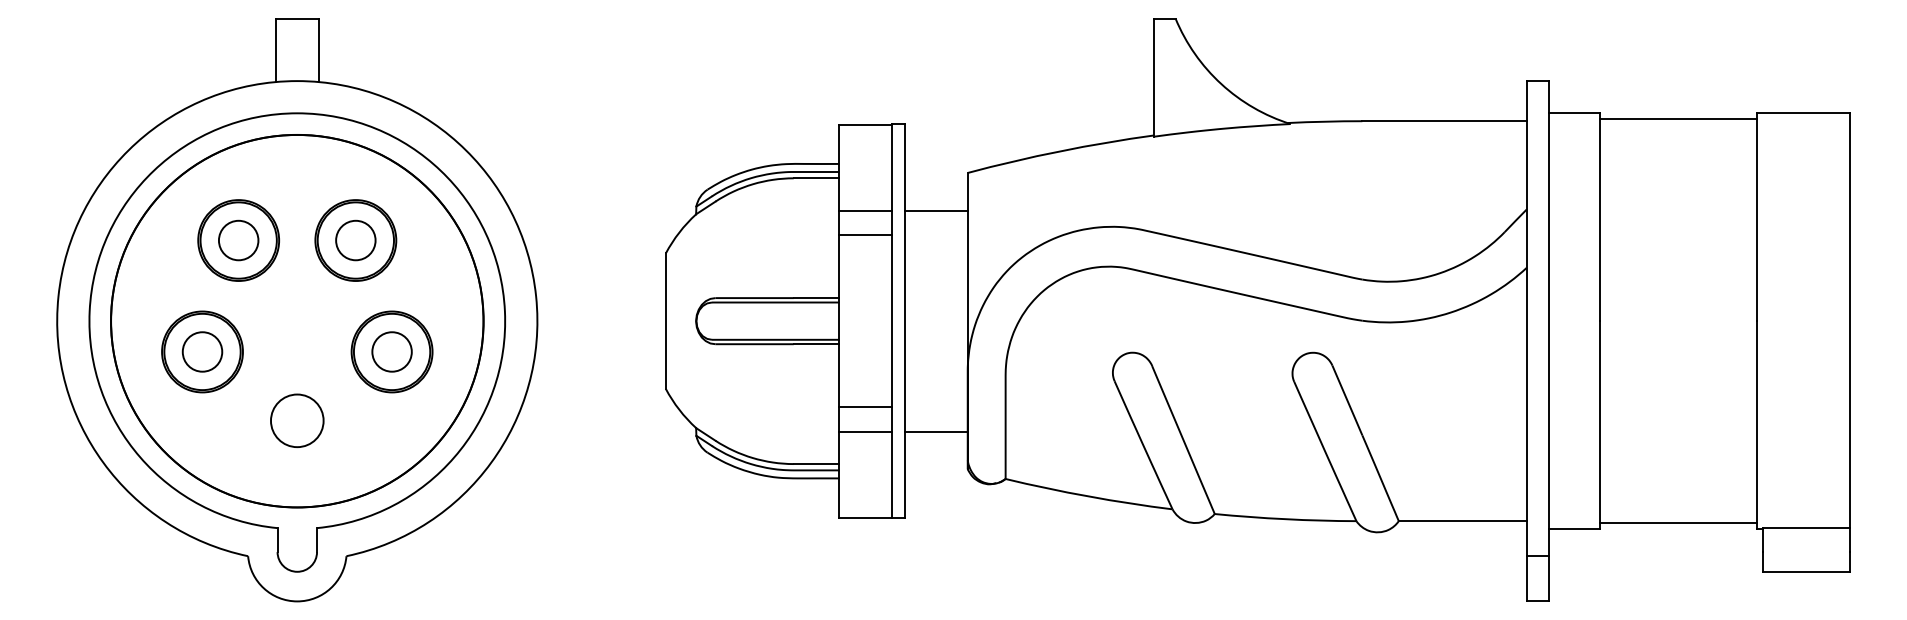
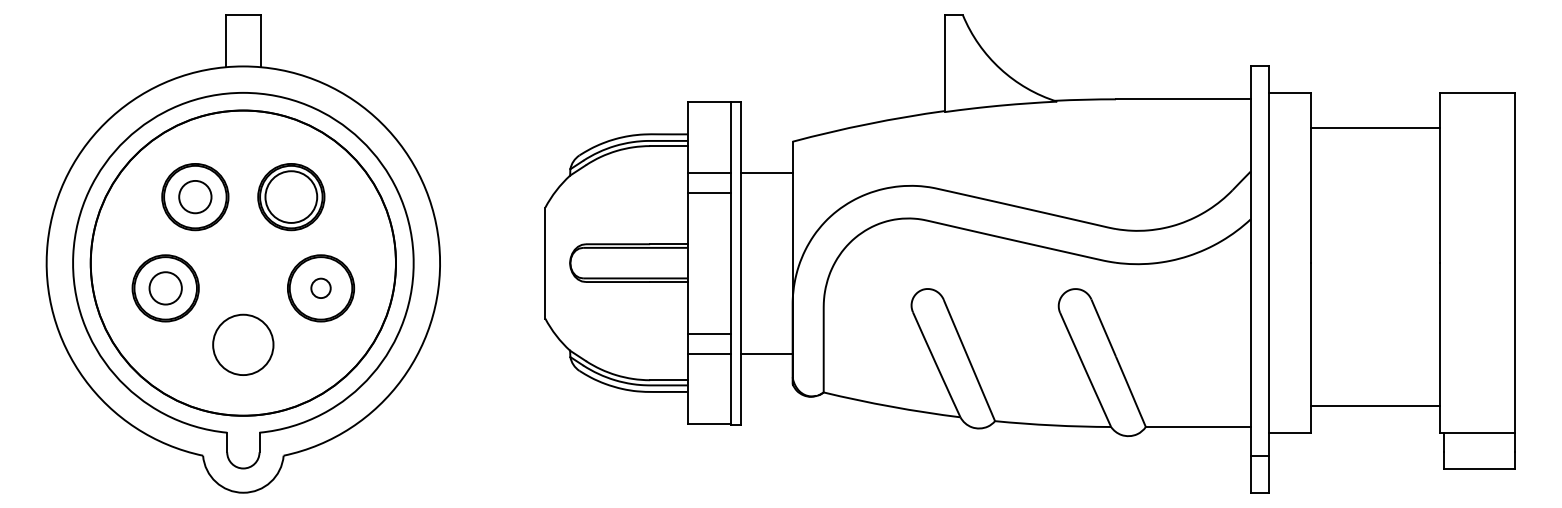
line: (1678, 118) -> (1374, 127), moved
circle: (355, 240) -> (291, 197), size x1.6
circle: (391, 351) -> (320, 288), size x0.6
circle: (297, 420) -> (243, 344), size x1.4
line: (1678, 523) -> (1374, 405), moved

